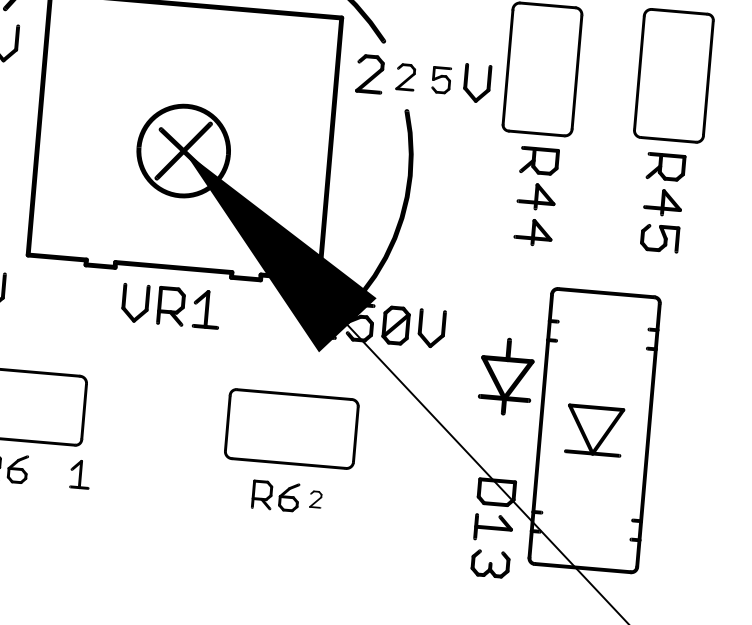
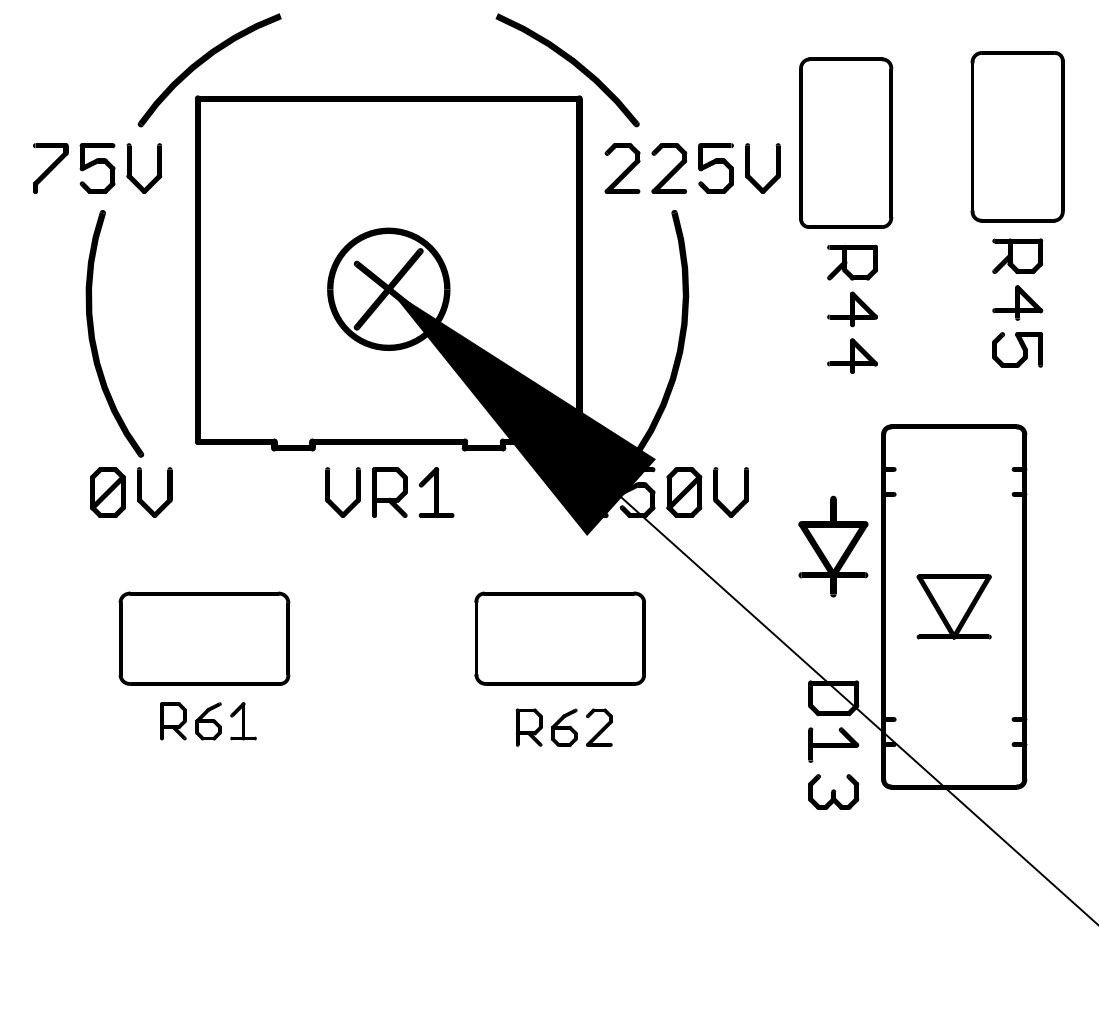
part: (405, 77) -> (669, 168), size x1.43
part: (441, 80) -> (715, 168), size x1.43
part: (80, 474) -> (243, 721), moved
part: (315, 499) -> (599, 727), size x1.67

